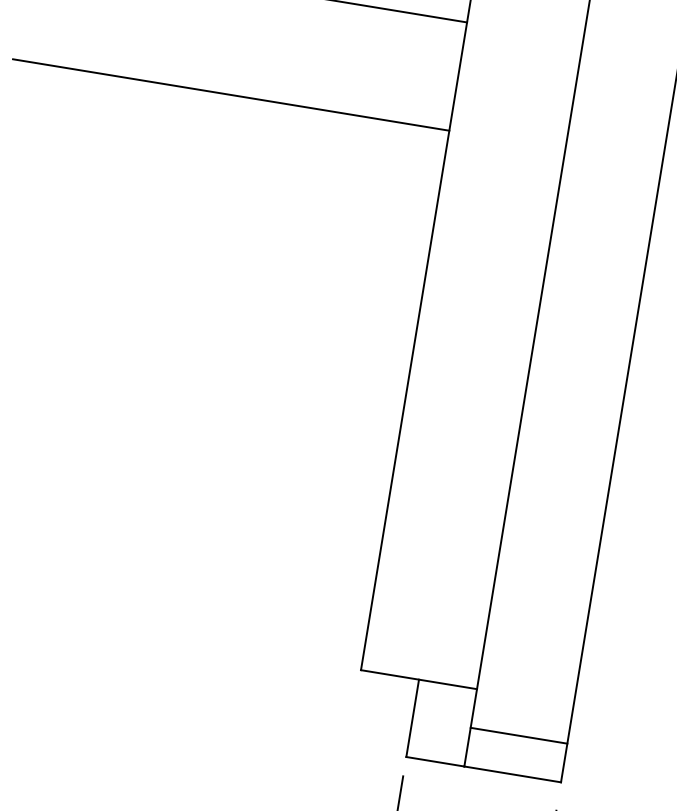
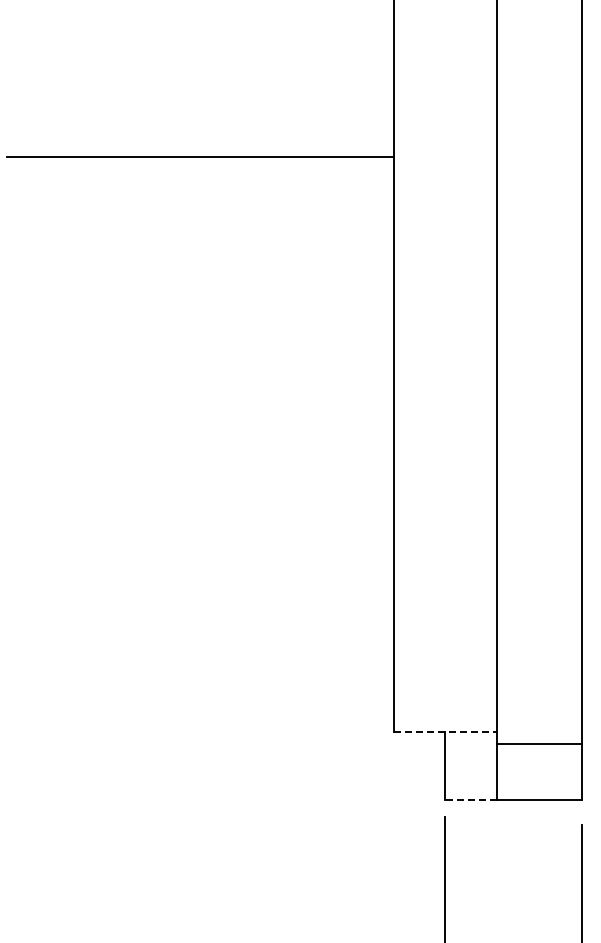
line: (230, 94) -> (199, 253), removed
line: (419, 679) -> (445, 731), solid -> dashed
line: (519, 735) -> (539, 743), moved
line: (434, 762) -> (470, 800), solid -> dashed

